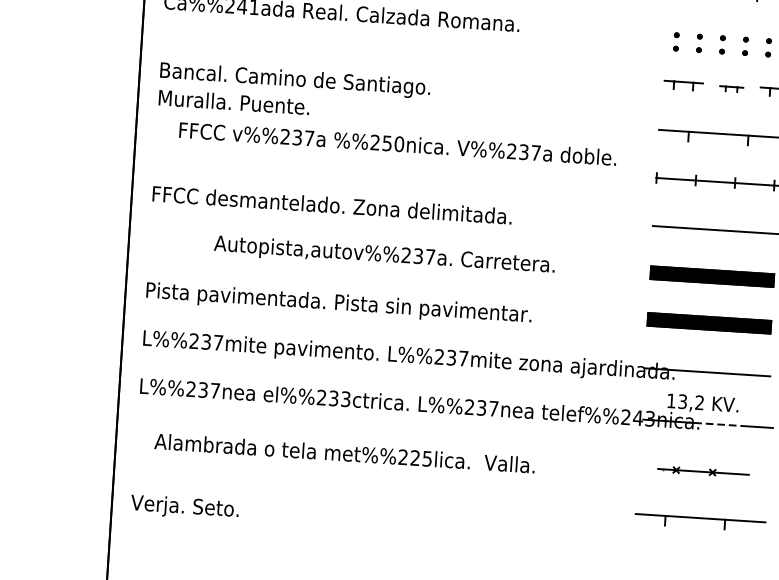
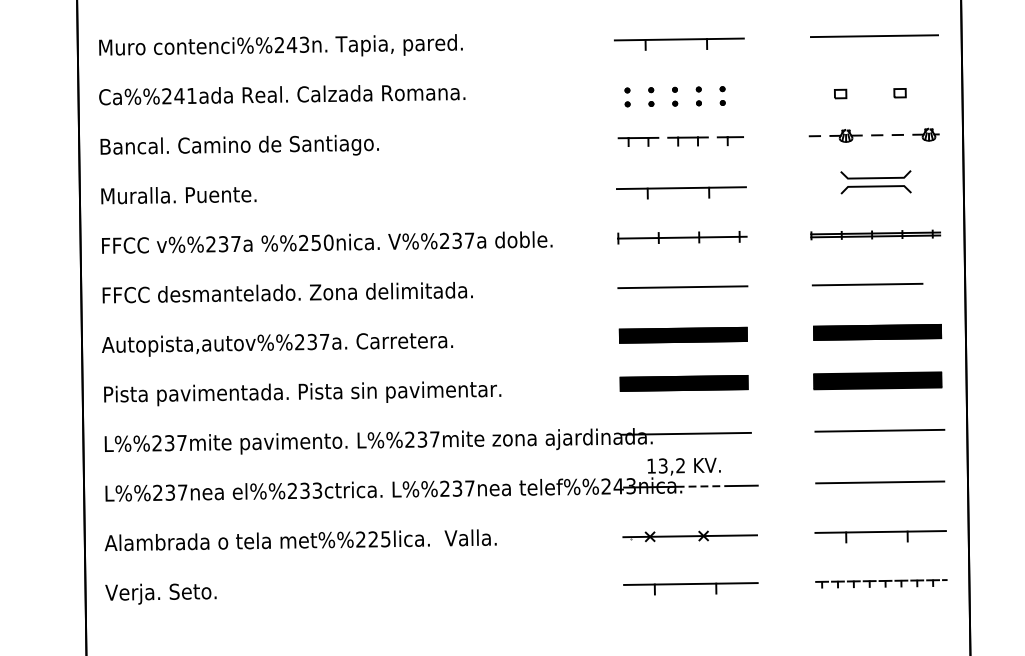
text: (295, 79) -> (239, 145), moved
part: (731, 89) -> (687, 141), size x1.67
text: (398, 143) -> (327, 242), moved
text: (384, 255) -> (277, 344), moved
text: (344, 453) -> (300, 540), moved
part: (702, 472) -> (689, 536), size x1.43
text: (184, 507) -> (160, 593), moved

